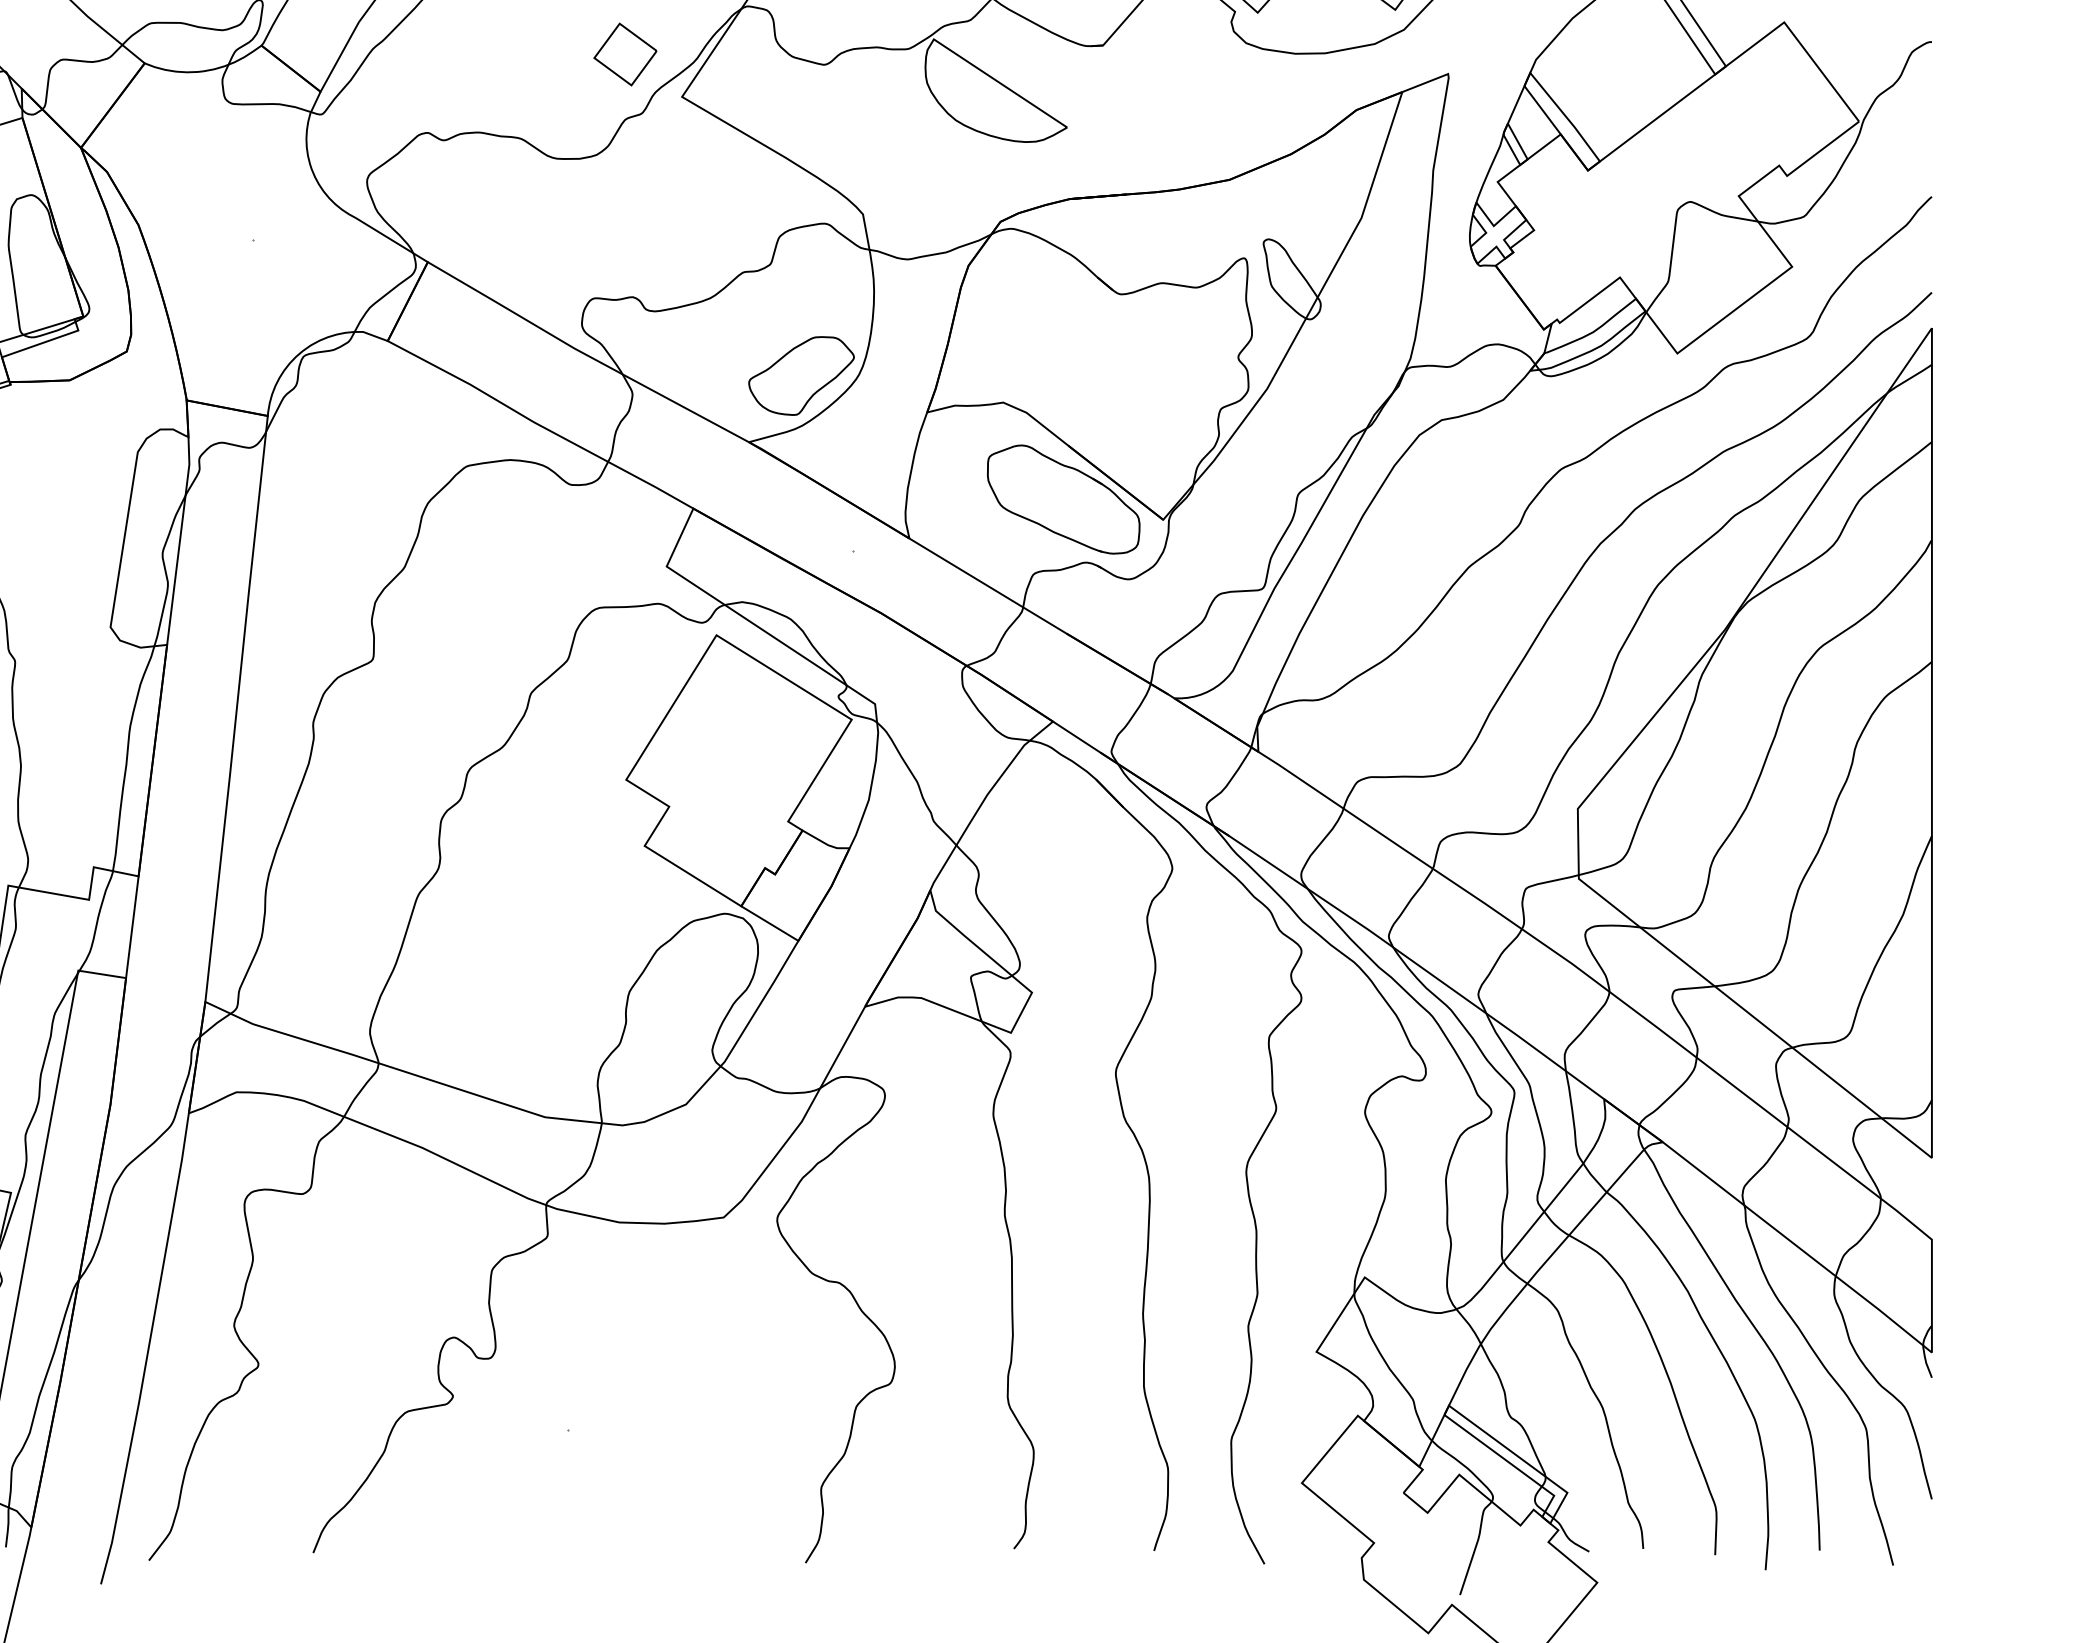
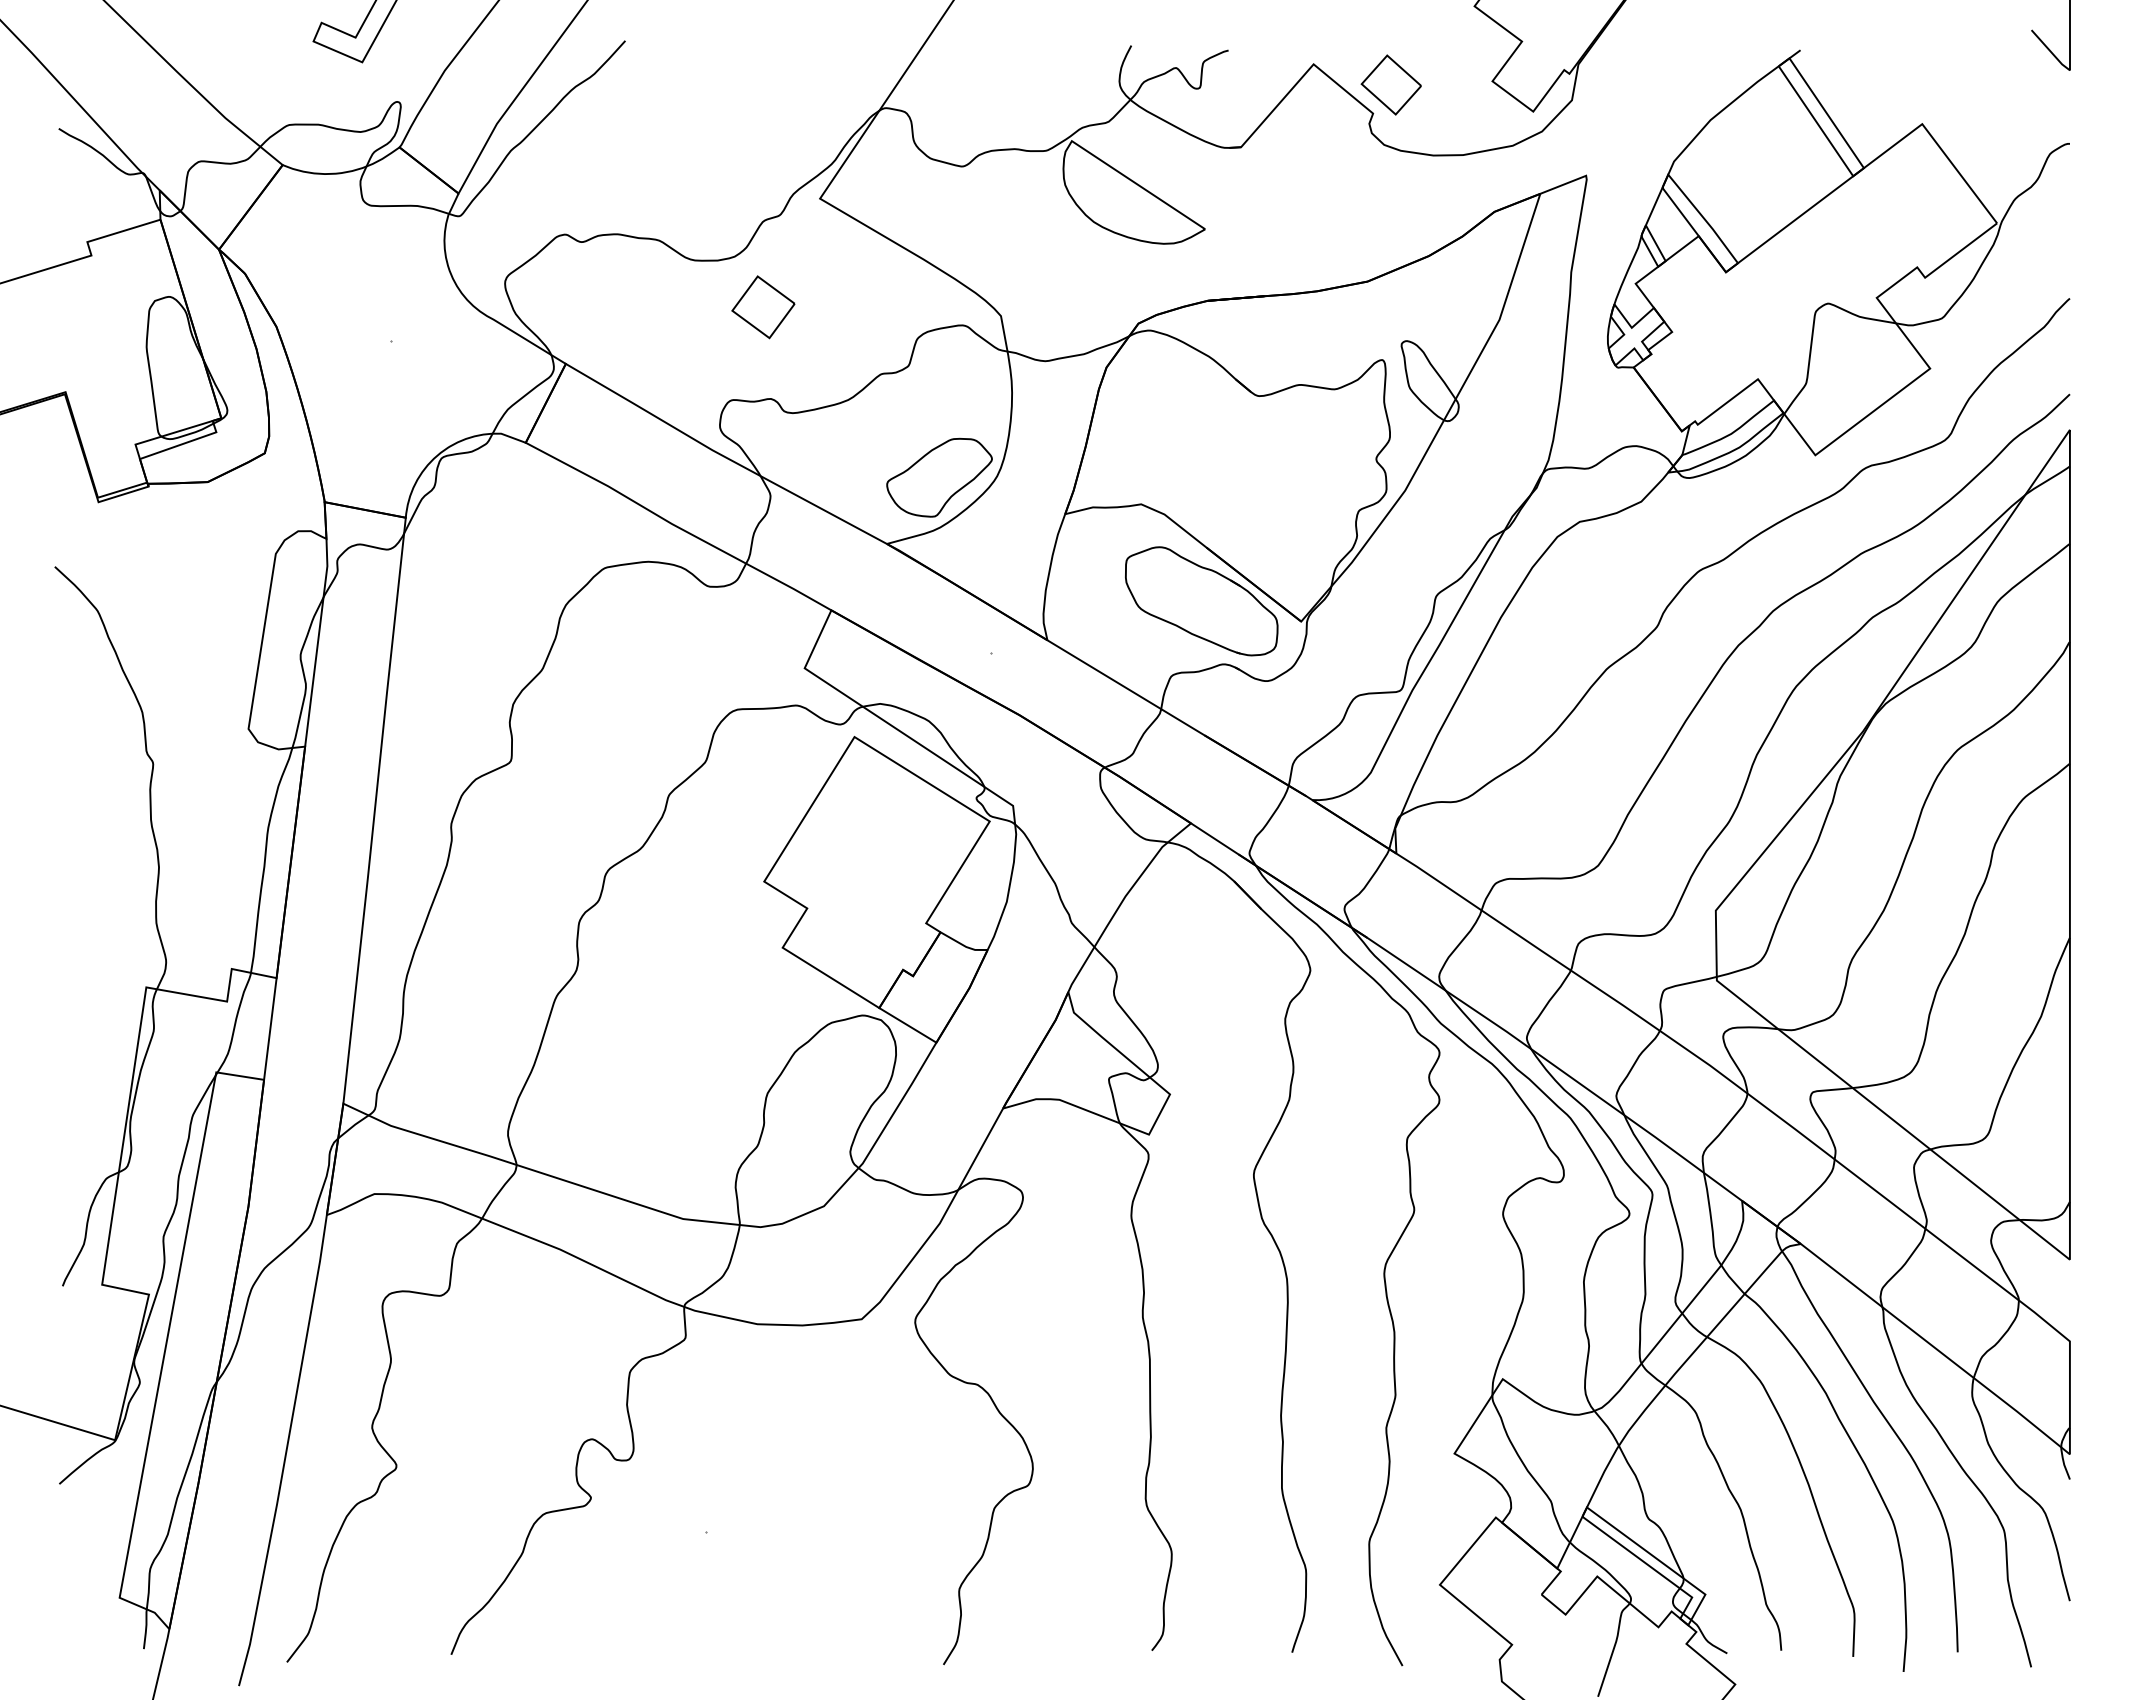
part: (625, 54) -> (763, 307), moved

